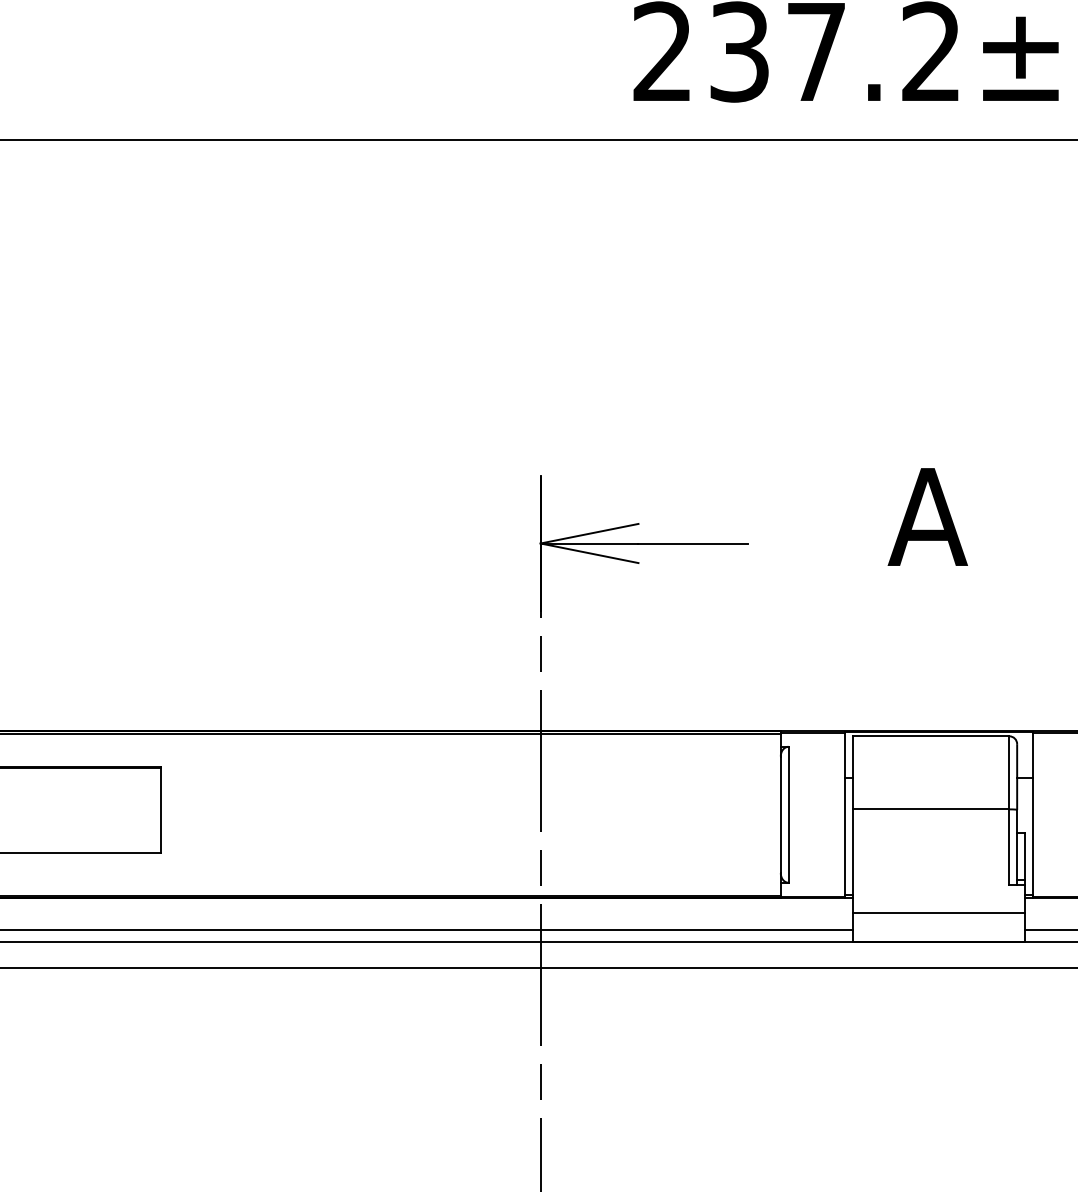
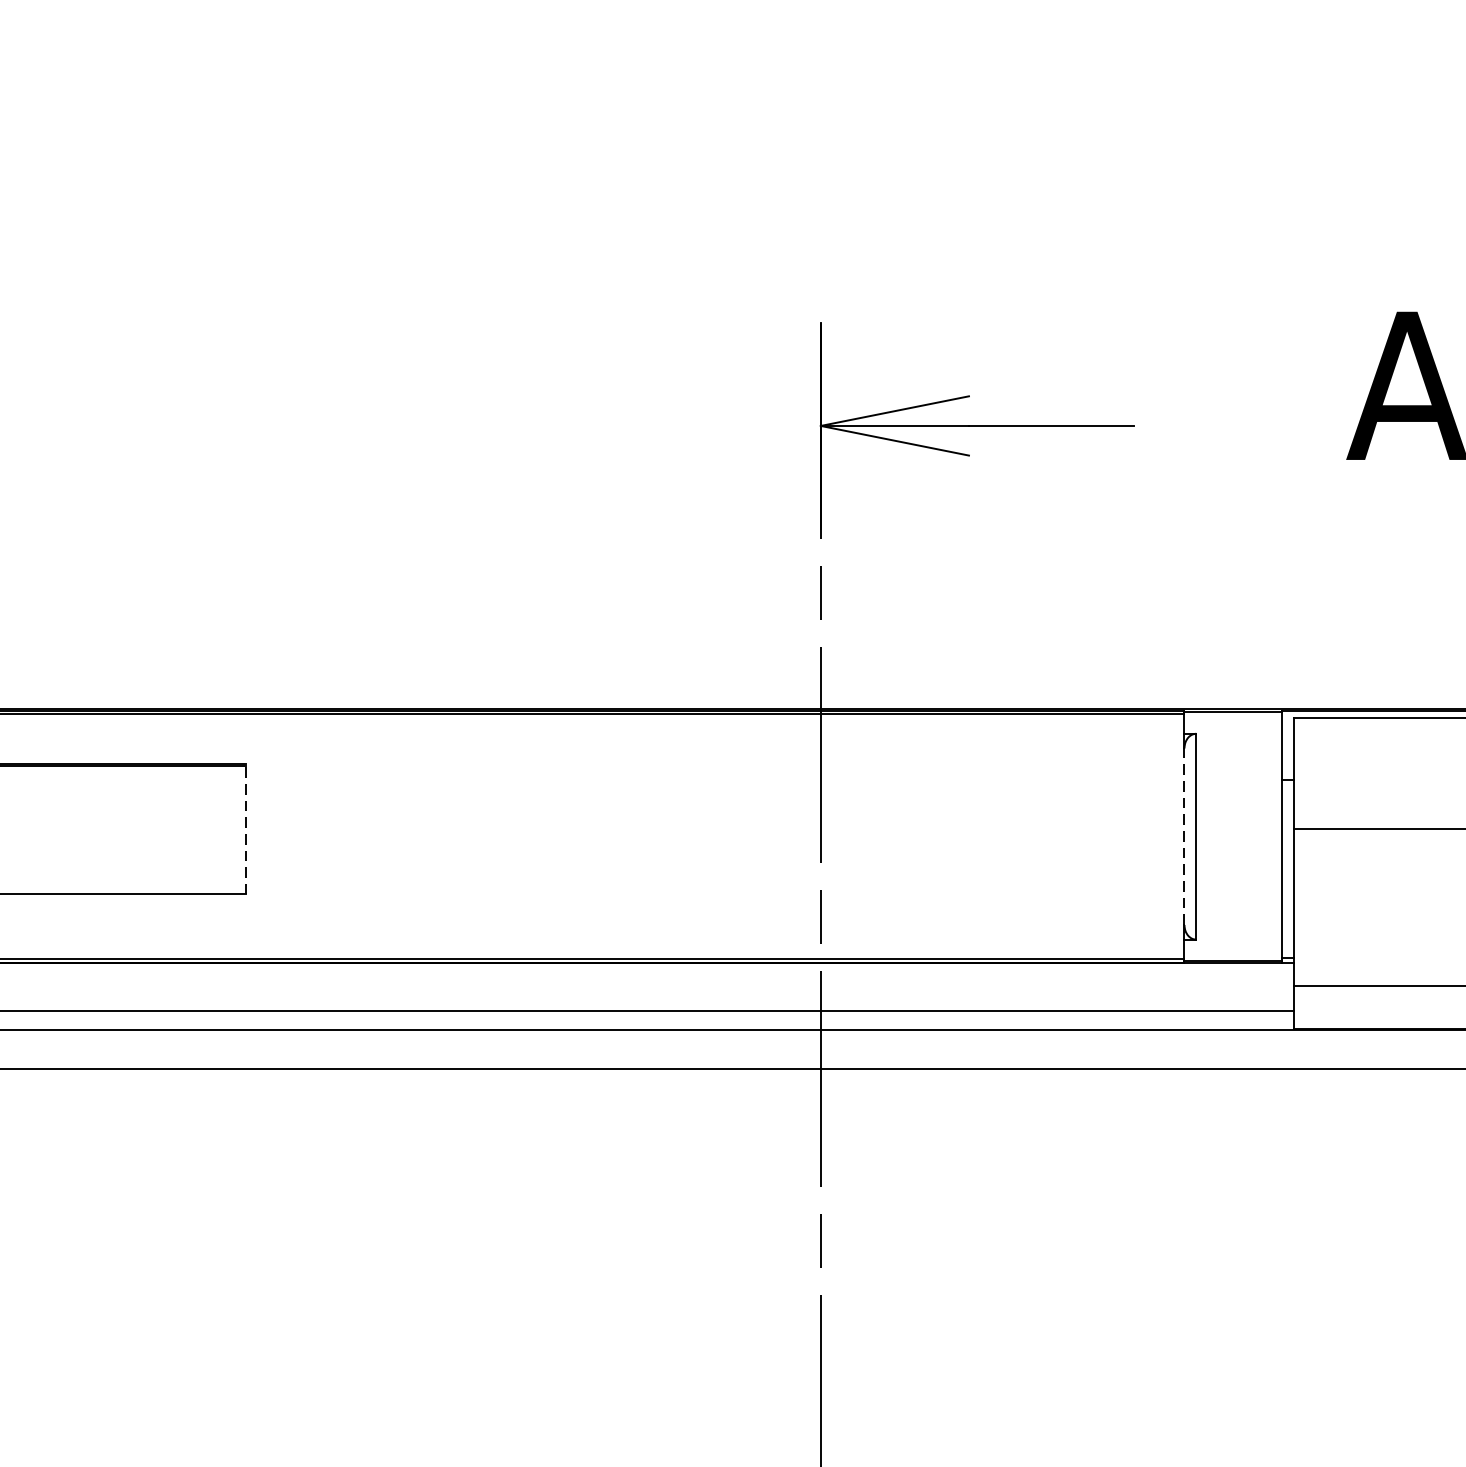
line: (160, 809) -> (245, 828), solid -> dashed
line: (780, 814) -> (1184, 836), solid -> dashed

